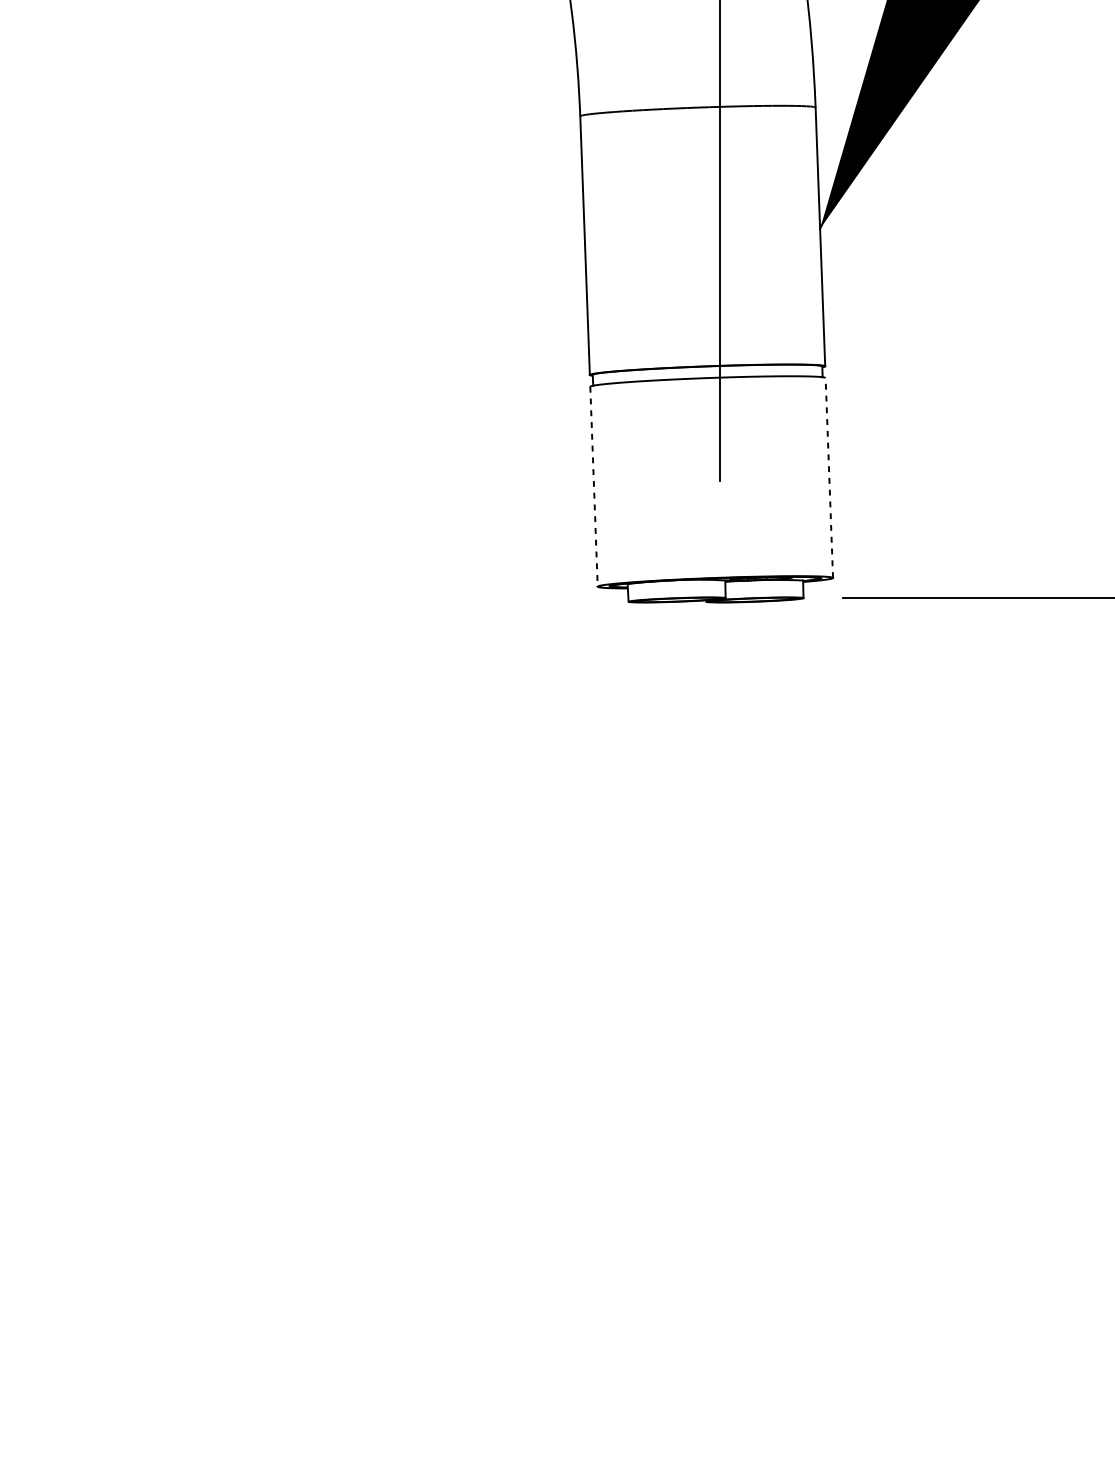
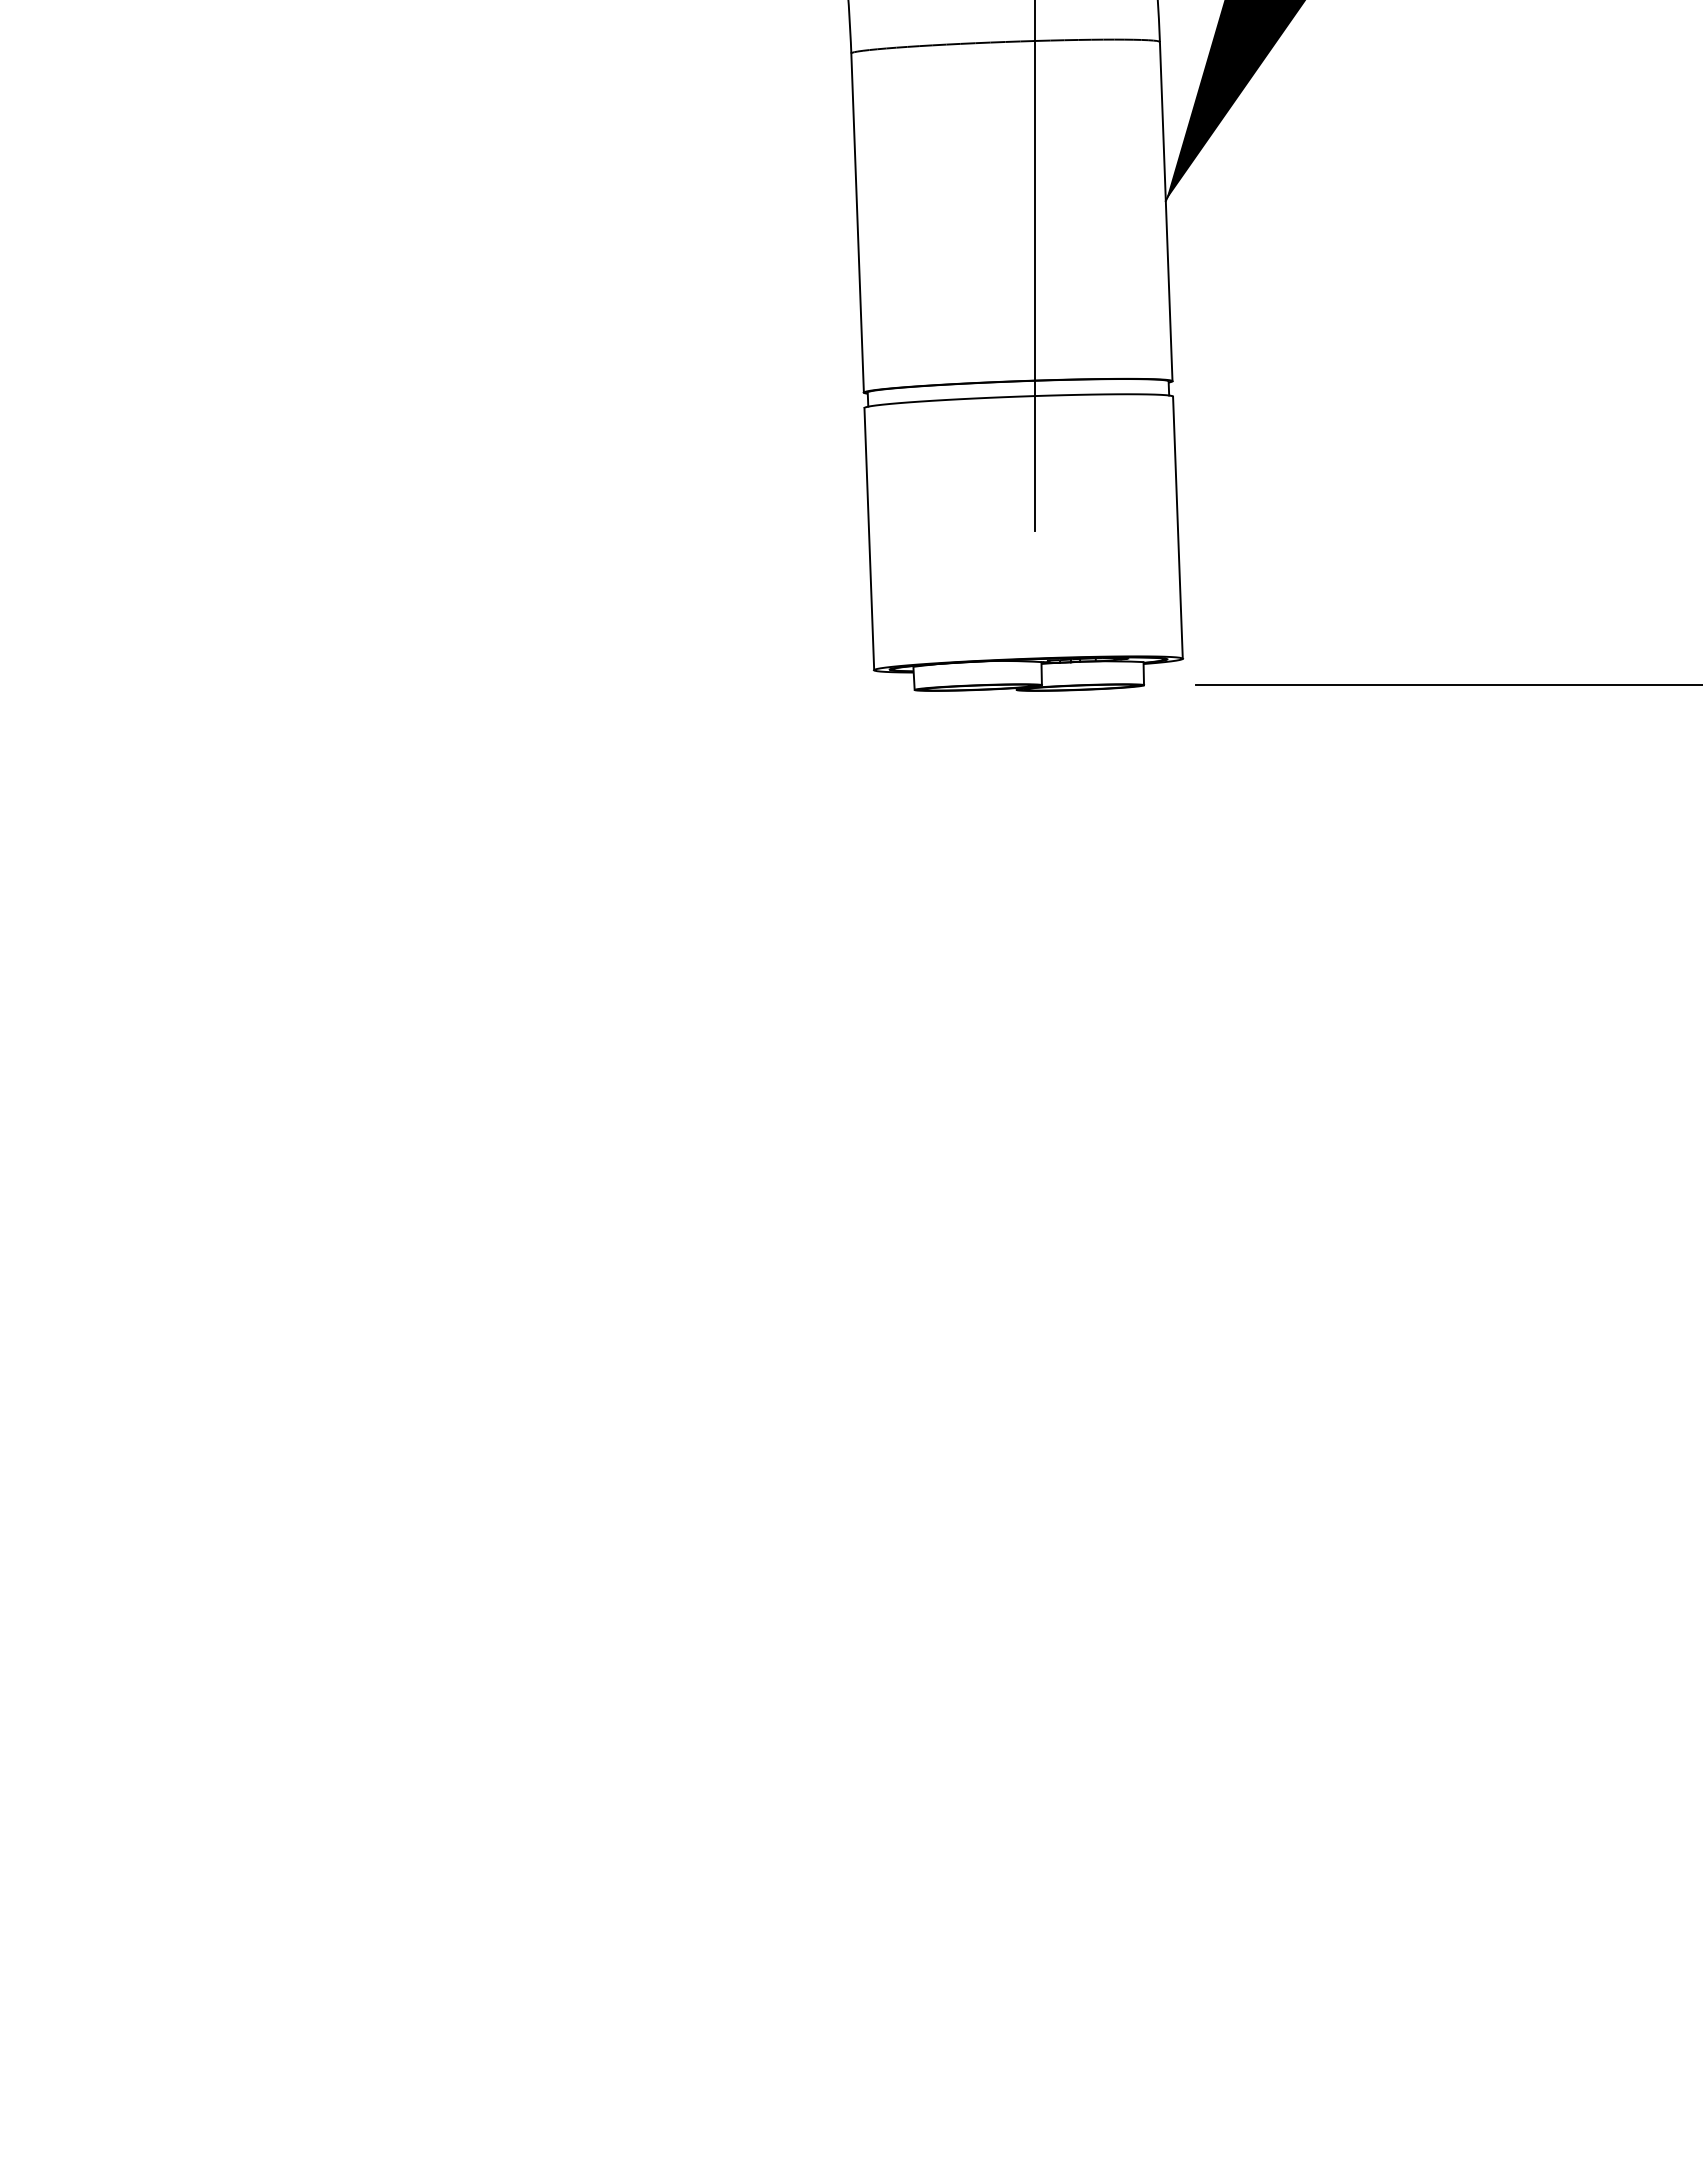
line: (829, 477) -> (1177, 527), dashed -> solid
line: (594, 487) -> (869, 539), dashed -> solid

